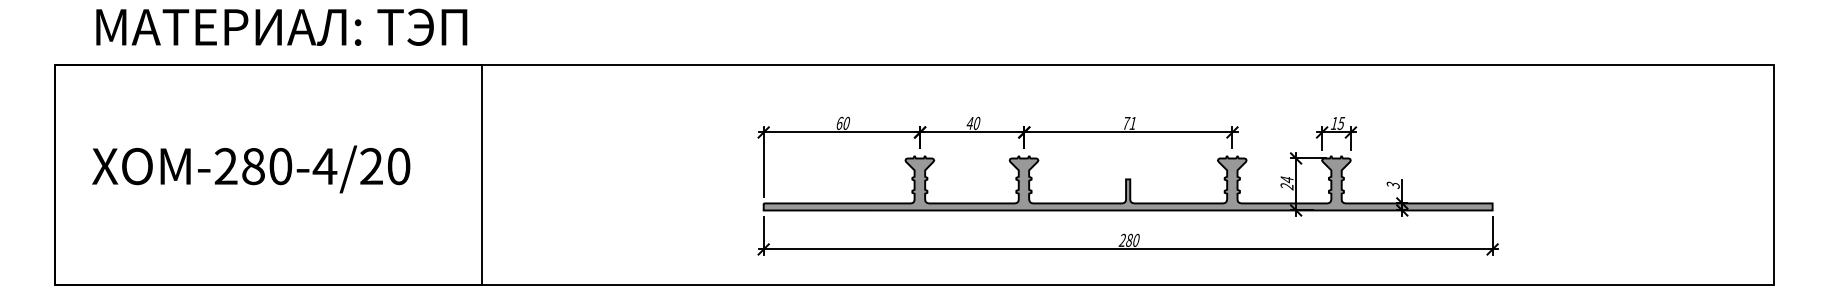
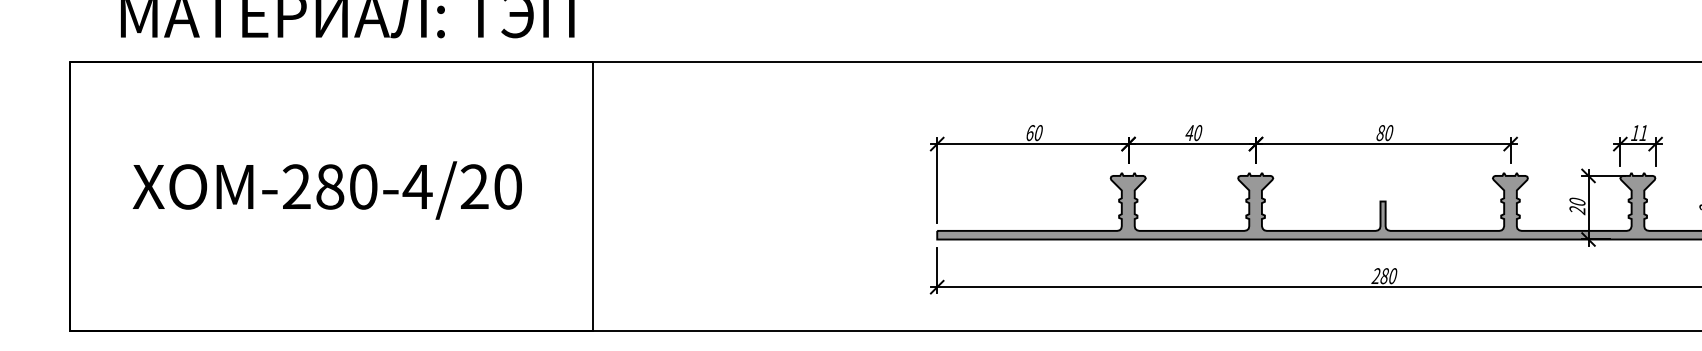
text: (1129, 122) -> (1384, 131), 71 -> 80
text: (1341, 123) -> (1644, 133), 15 -> 11
text: (251, 169) -> (327, 190), moved
text: (1286, 179) -> (1576, 201), 24 -> 20

